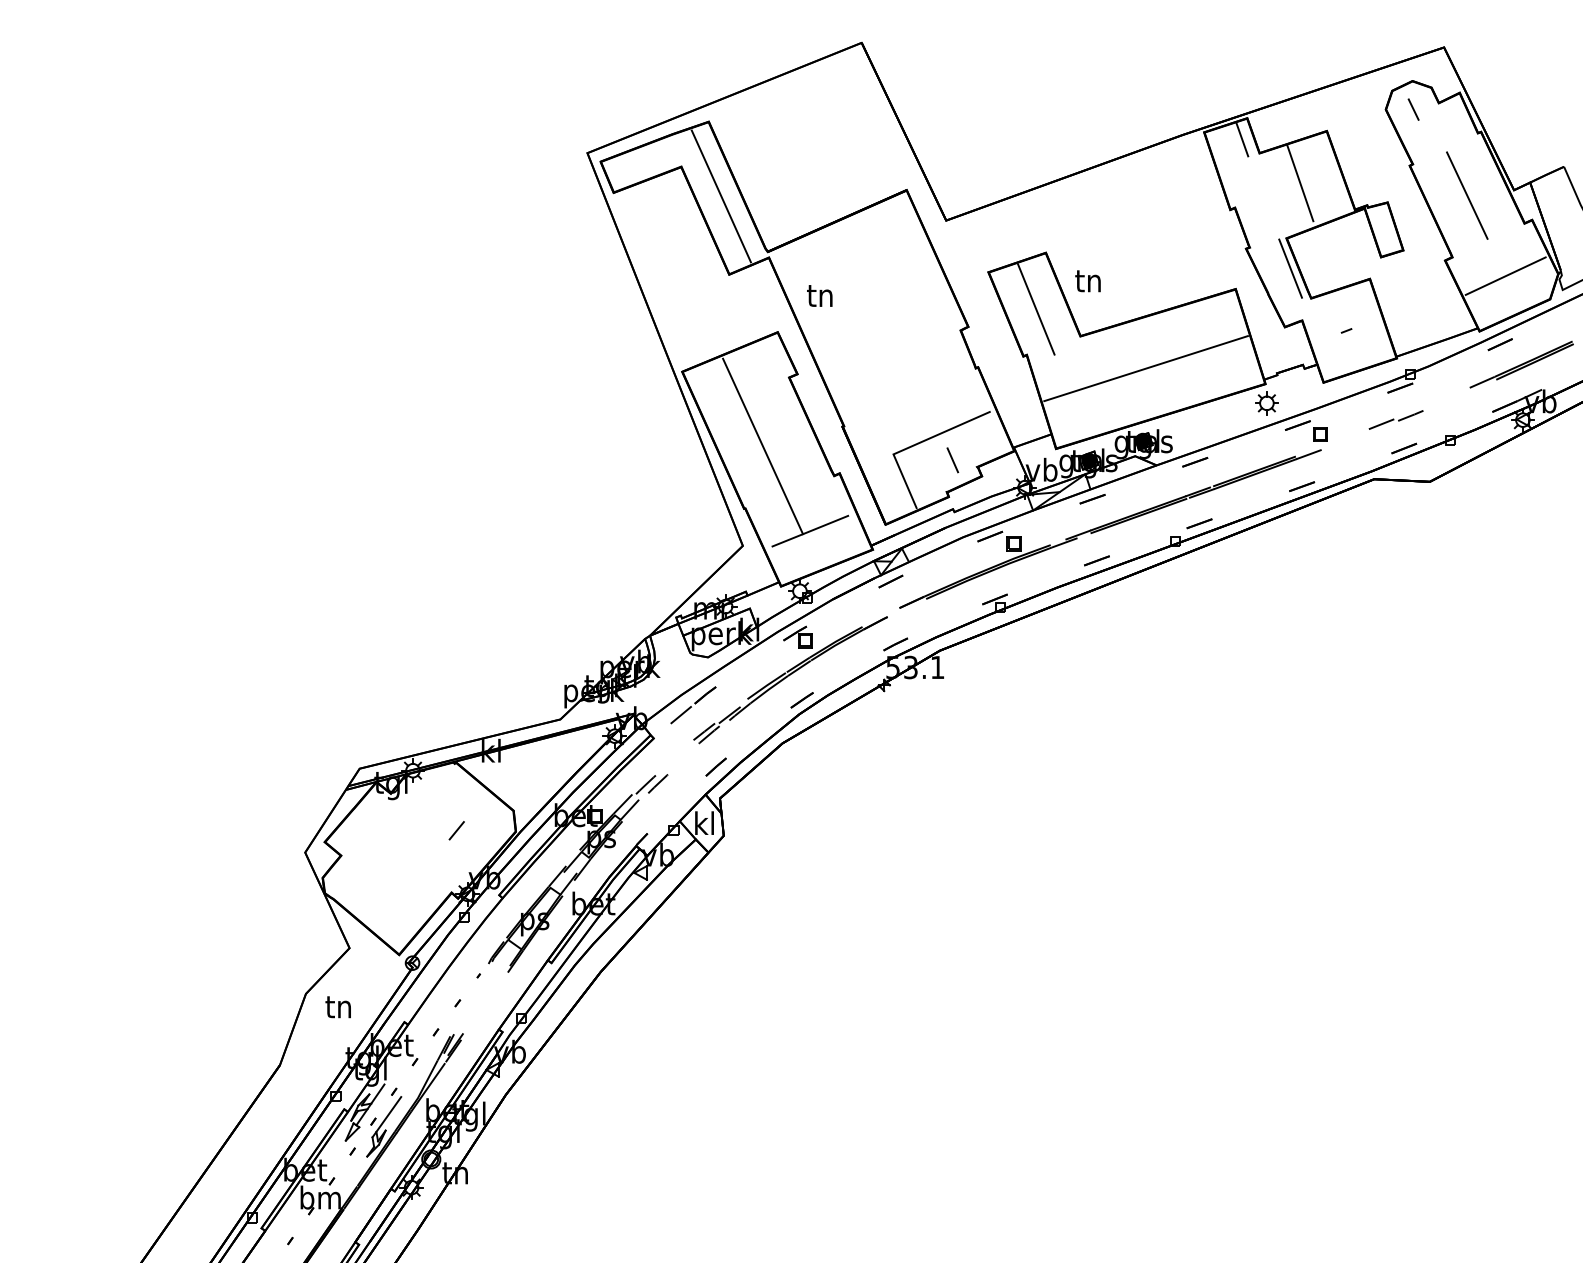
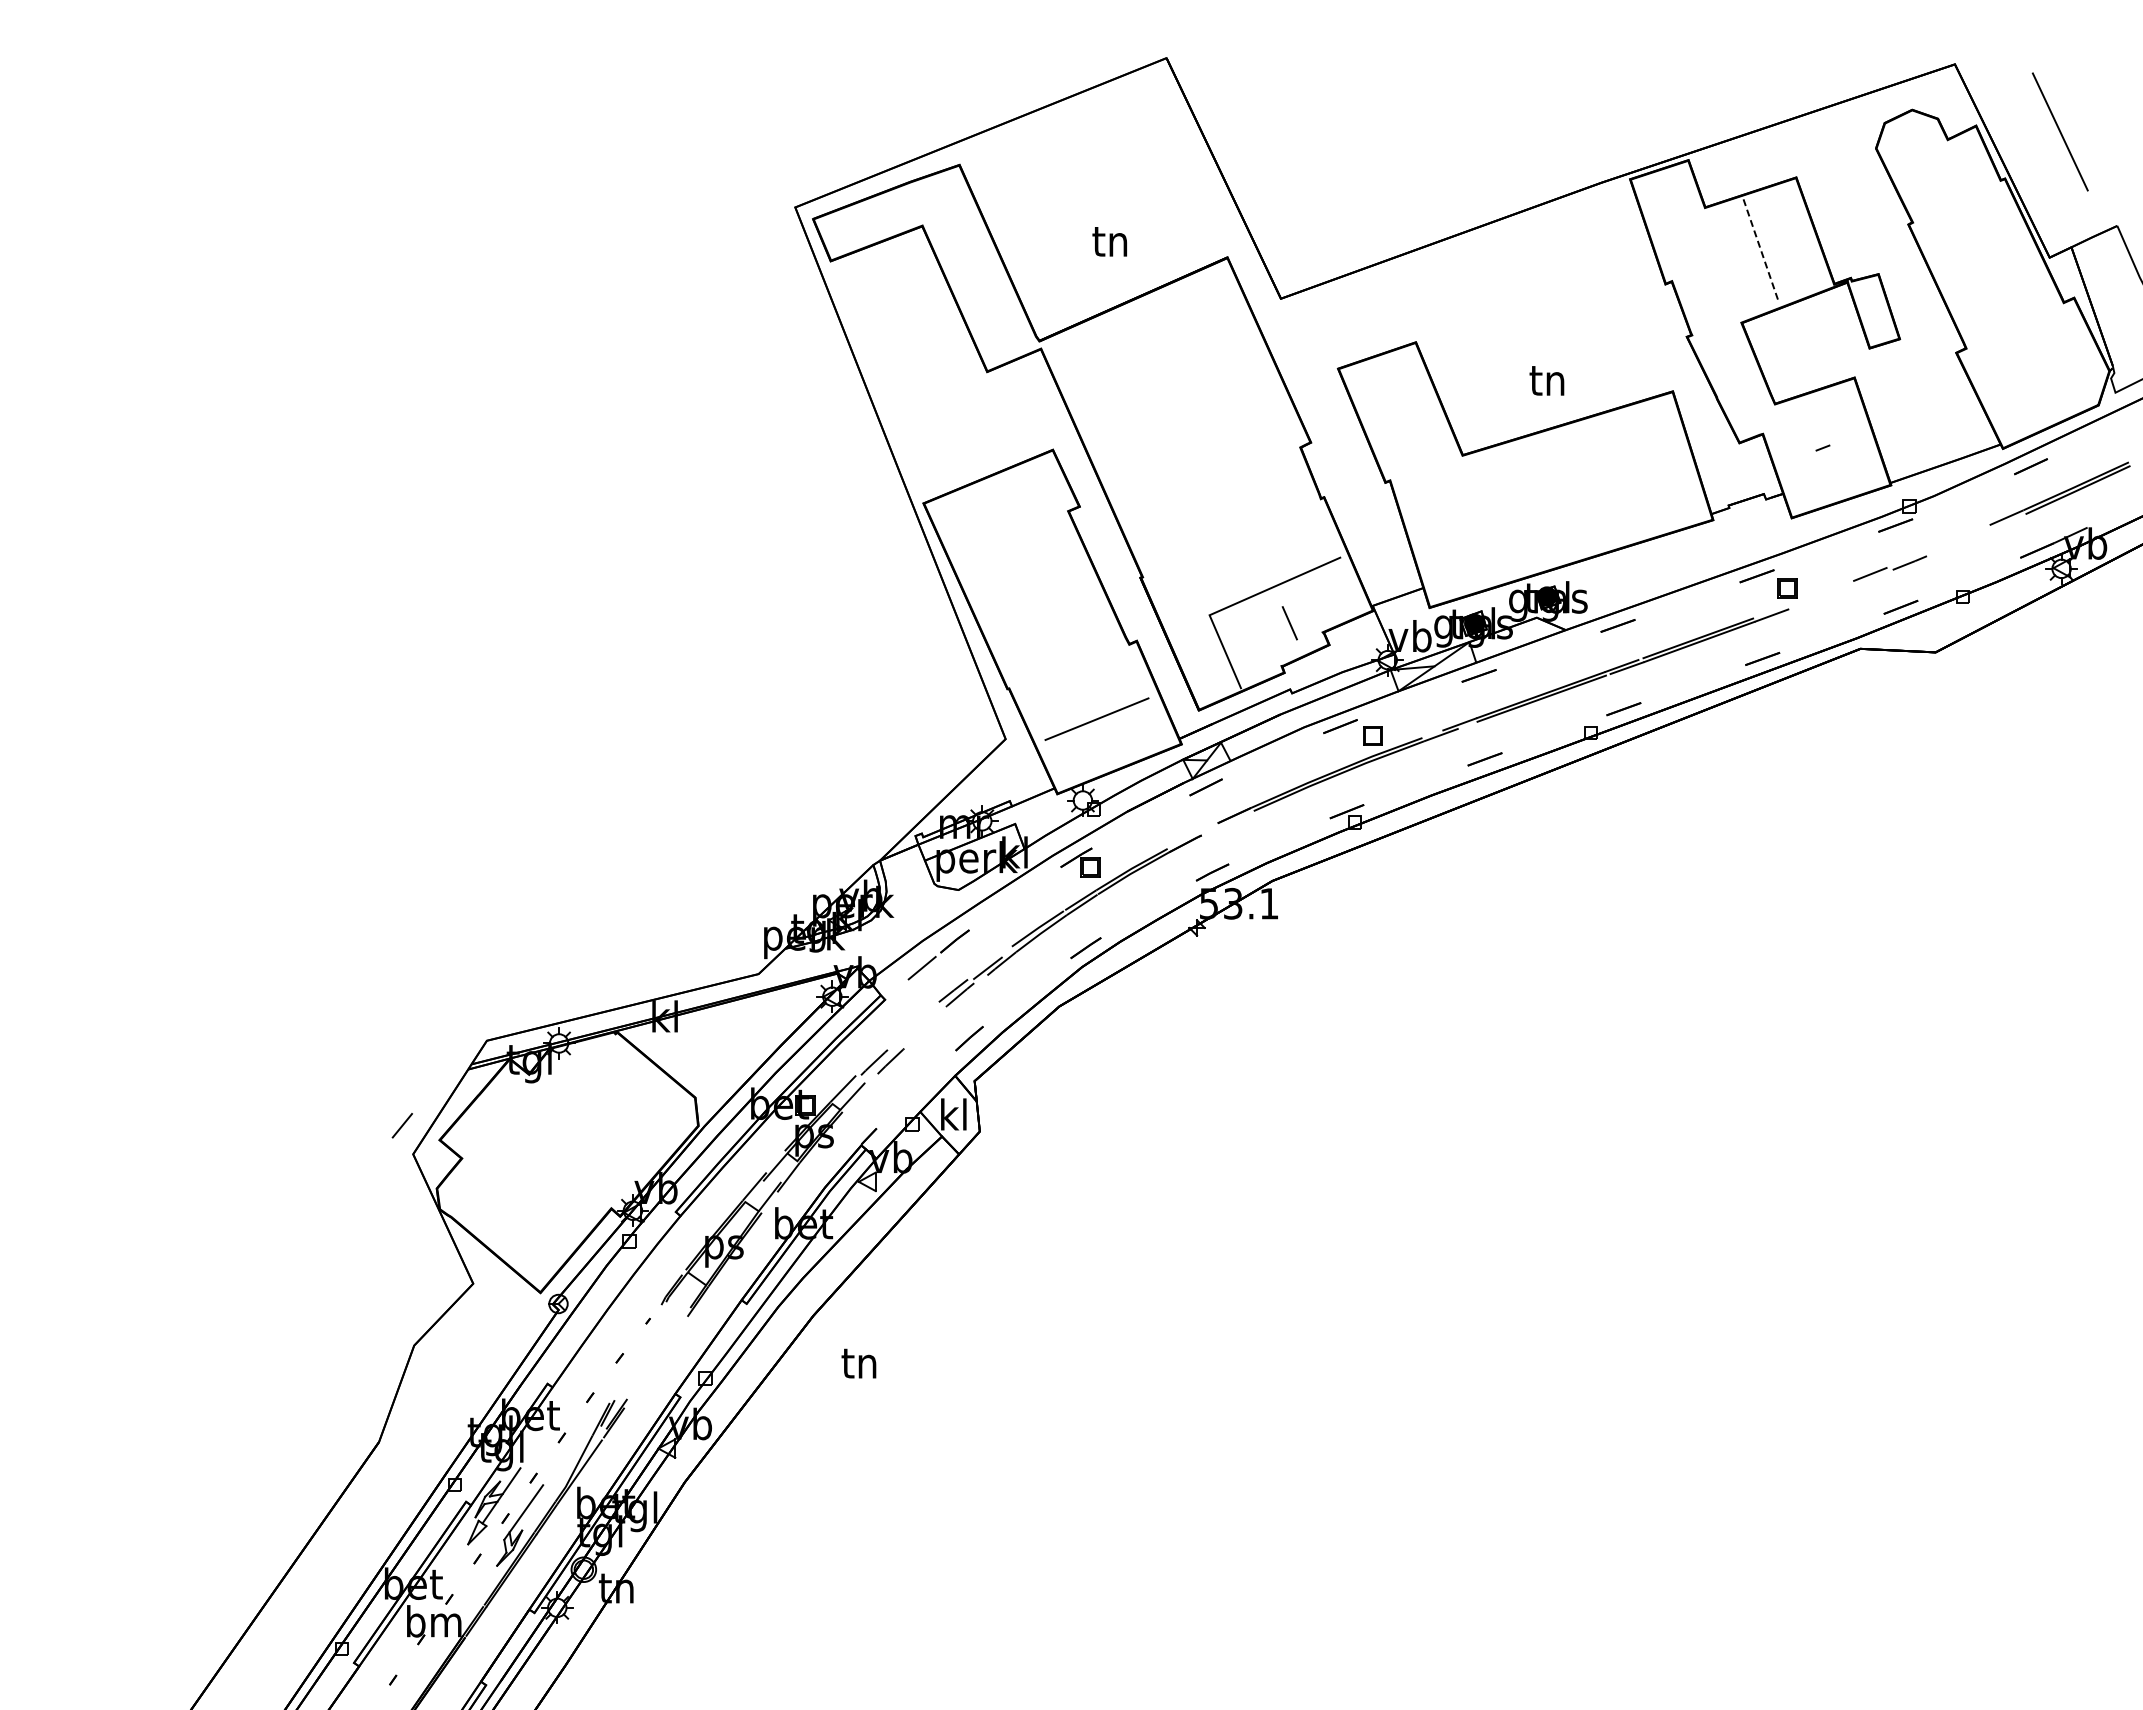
line: (1413, 109) -> (1913, 148), removed
line: (1242, 139) -> (1681, 189), removed
line: (1300, 183) -> (1760, 248), solid -> dashed
line: (1466, 195) -> (2059, 131), moved
line: (721, 196) -> (976, 265), removed
line: (1290, 268) -> (1746, 363), removed
line: (1505, 275) -> (2038, 373), removed
text: (1087, 280) -> (1546, 380), moved
text: (819, 295) -> (1109, 241), moved
line: (1036, 309) -> (1402, 419), removed
line: (1146, 368) -> (1551, 499), removed
part: (1266, 403) -> (1714, 546), removed
line: (762, 446) -> (1032, 604), removed
line: (456, 830) -> (401, 1125), moved
text: (337, 1007) -> (858, 1363), moved

